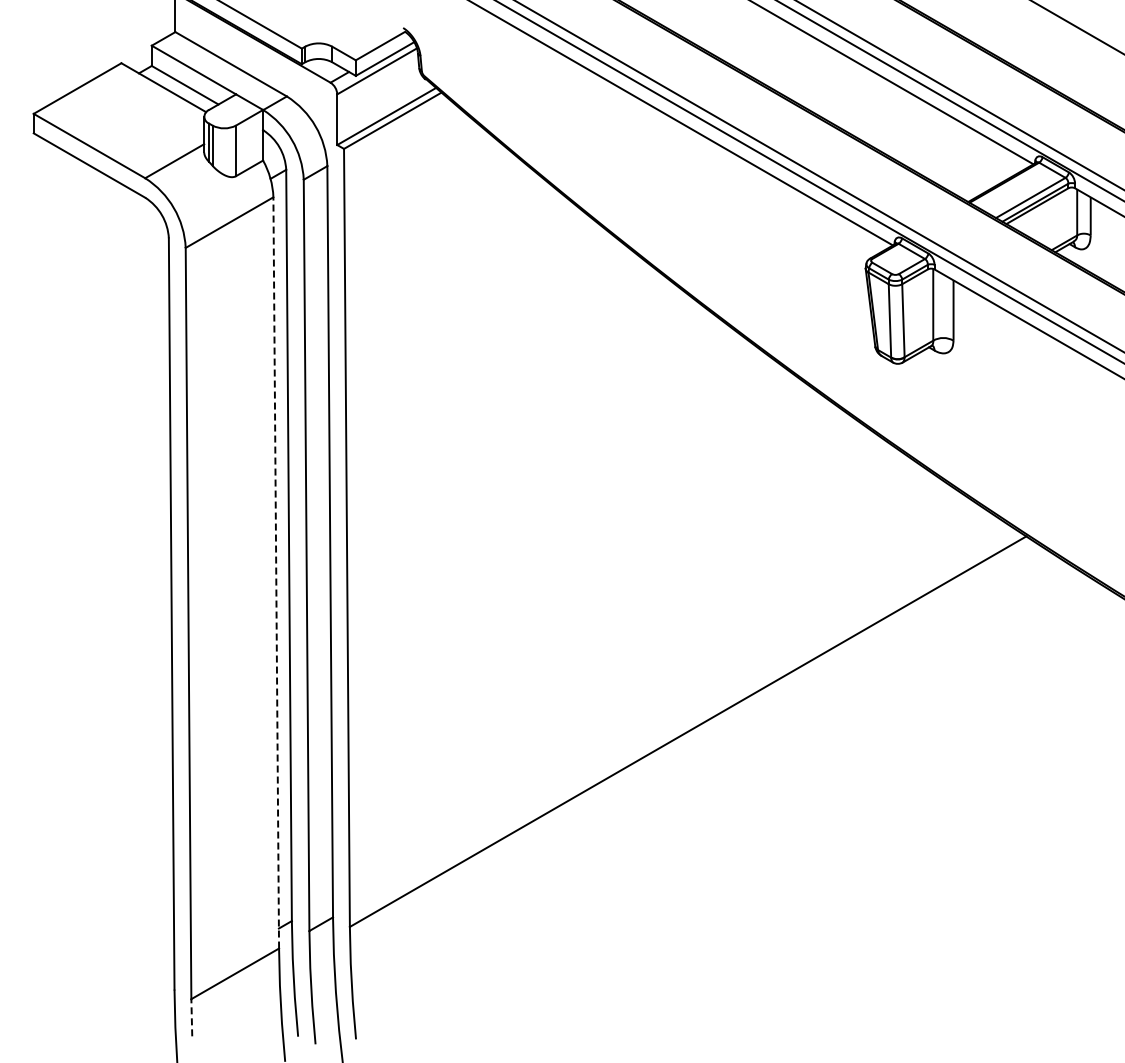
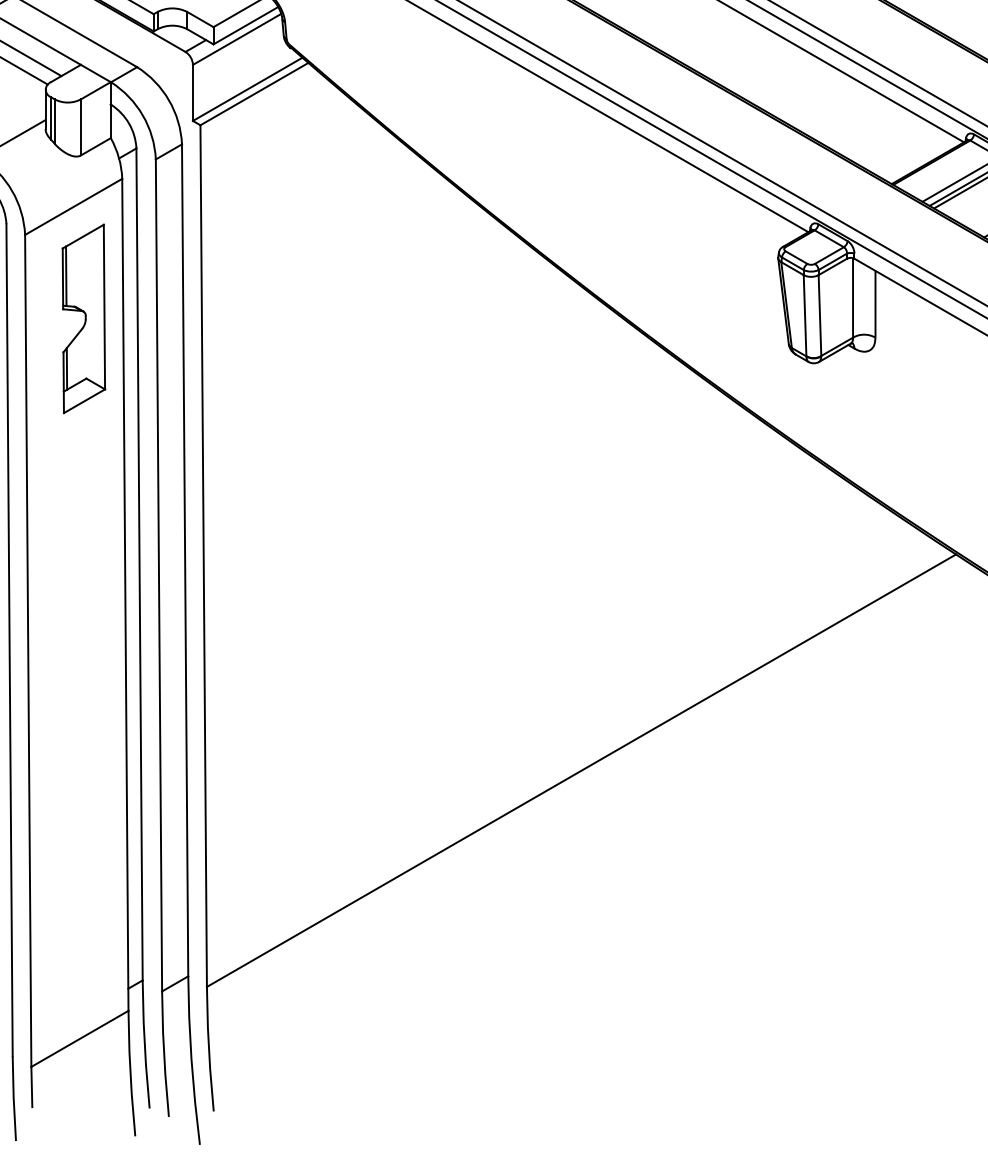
part: (238, 323) -> (83, 318), added
line: (276, 572) -> (125, 594), dashed -> solid
line: (191, 1017) -> (31, 1087), dashed -> solid

